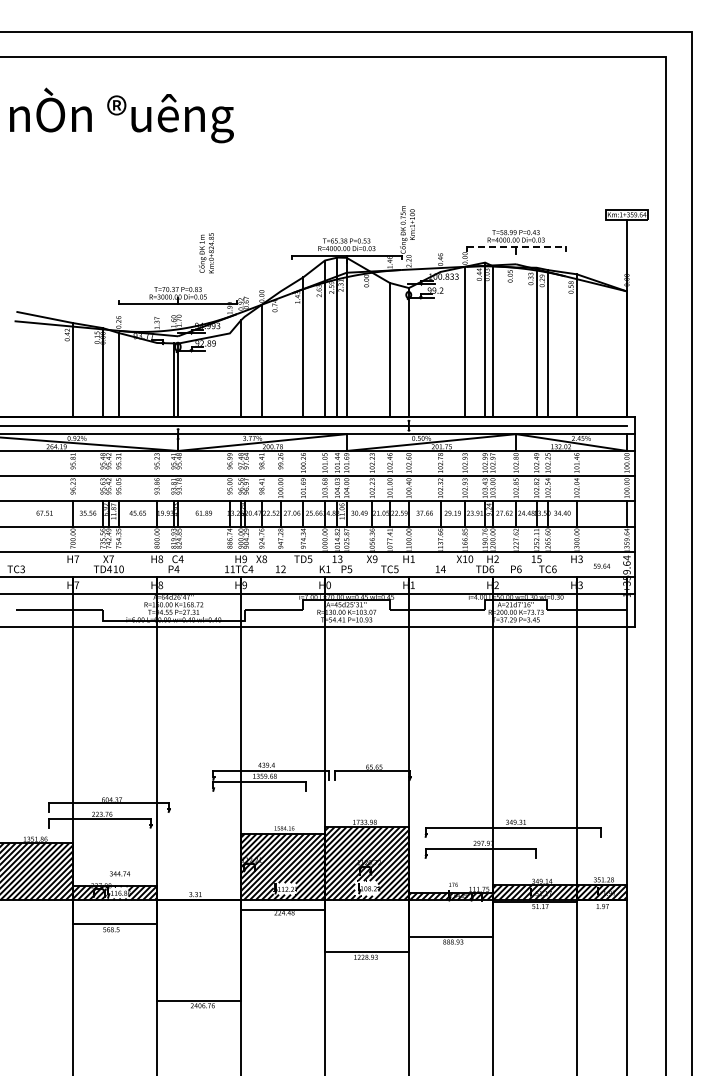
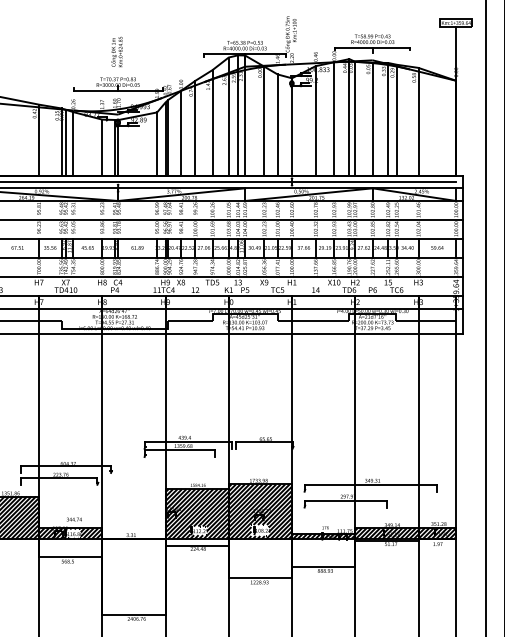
line: (516, 247) -> (373, 47), dashed -> solid
text: (206, 253) -> (116, 52), moved
line: (516, 342) -> (373, 119), added
line: (372, 344) -> (264, 120), added
line: (440, 344) -> (315, 120), added
line: (280, 354) -> (195, 128), added
line: (244, 366) -> (168, 137), added
line: (108, 373) -> (65, 142), added
line: (229, 375) -> (156, 144), added
line: (157, 379) -> (102, 147), added
text: (601, 565) -> (437, 247), moved

